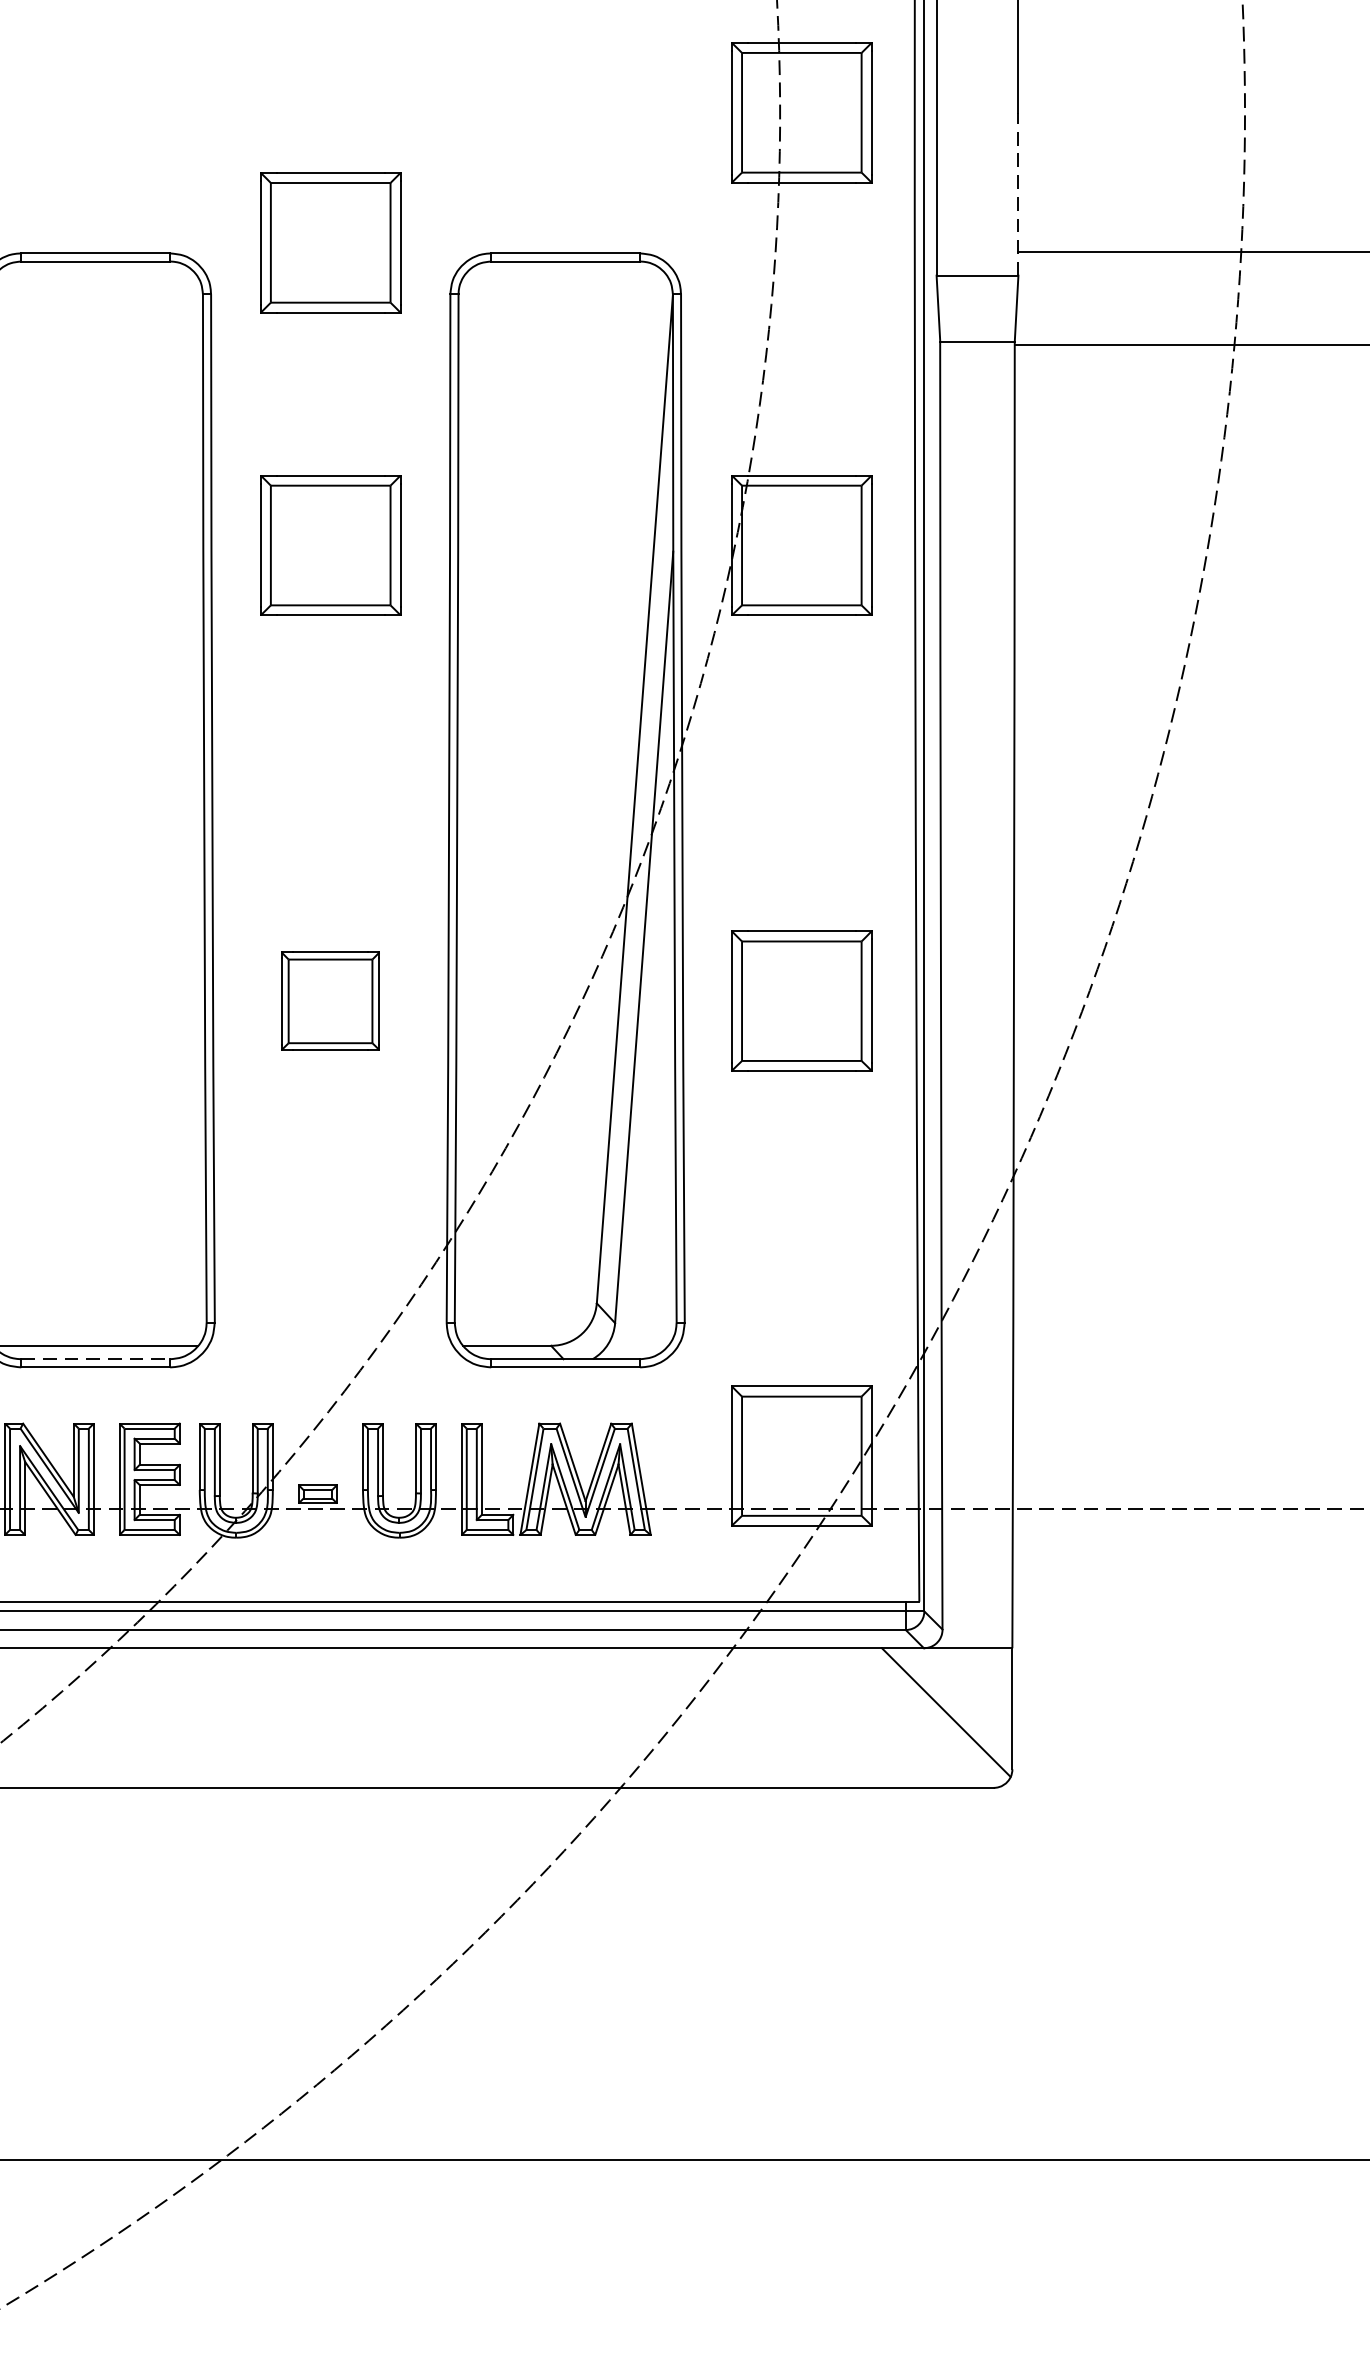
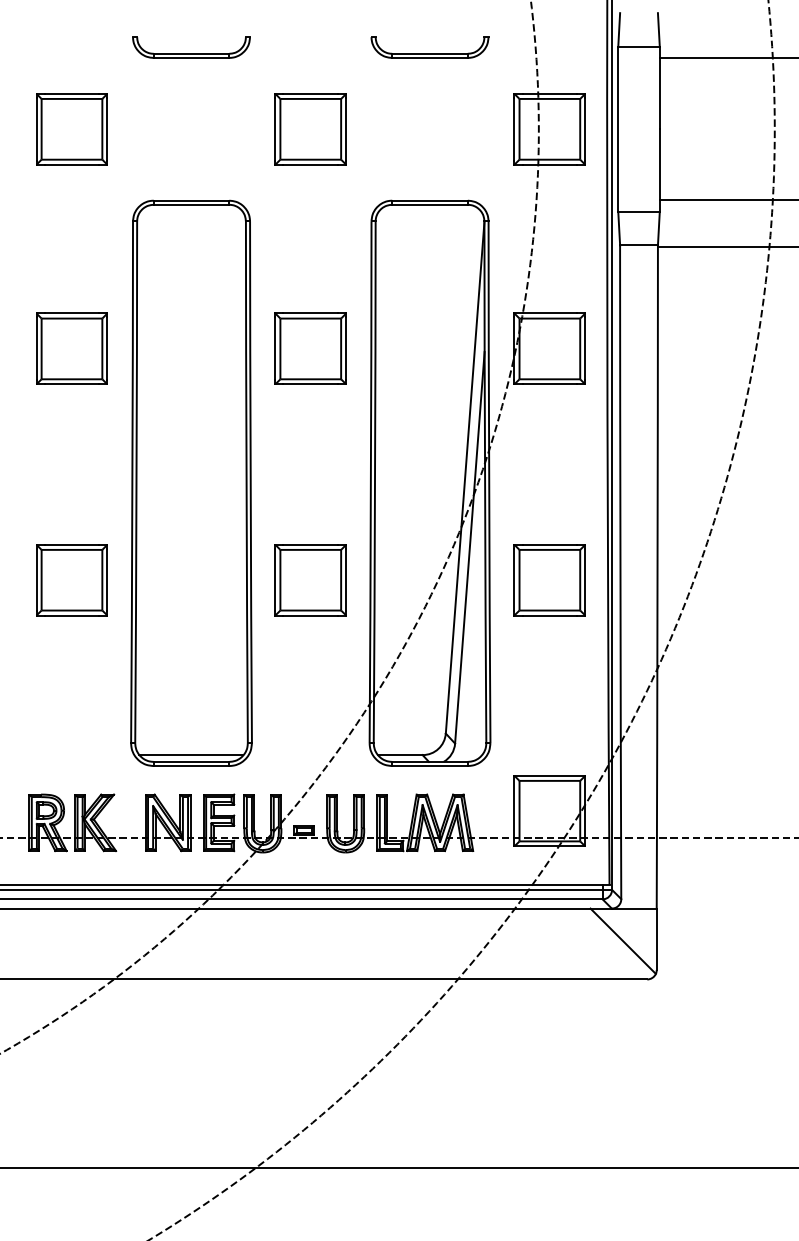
line: (1017, 193) -> (659, 170), dashed -> solid
part: (330, 243) -> (310, 129), moved
part: (330, 1001) -> (310, 580), size x1.43
line: (95, 1358) -> (191, 761), dashed -> solid

